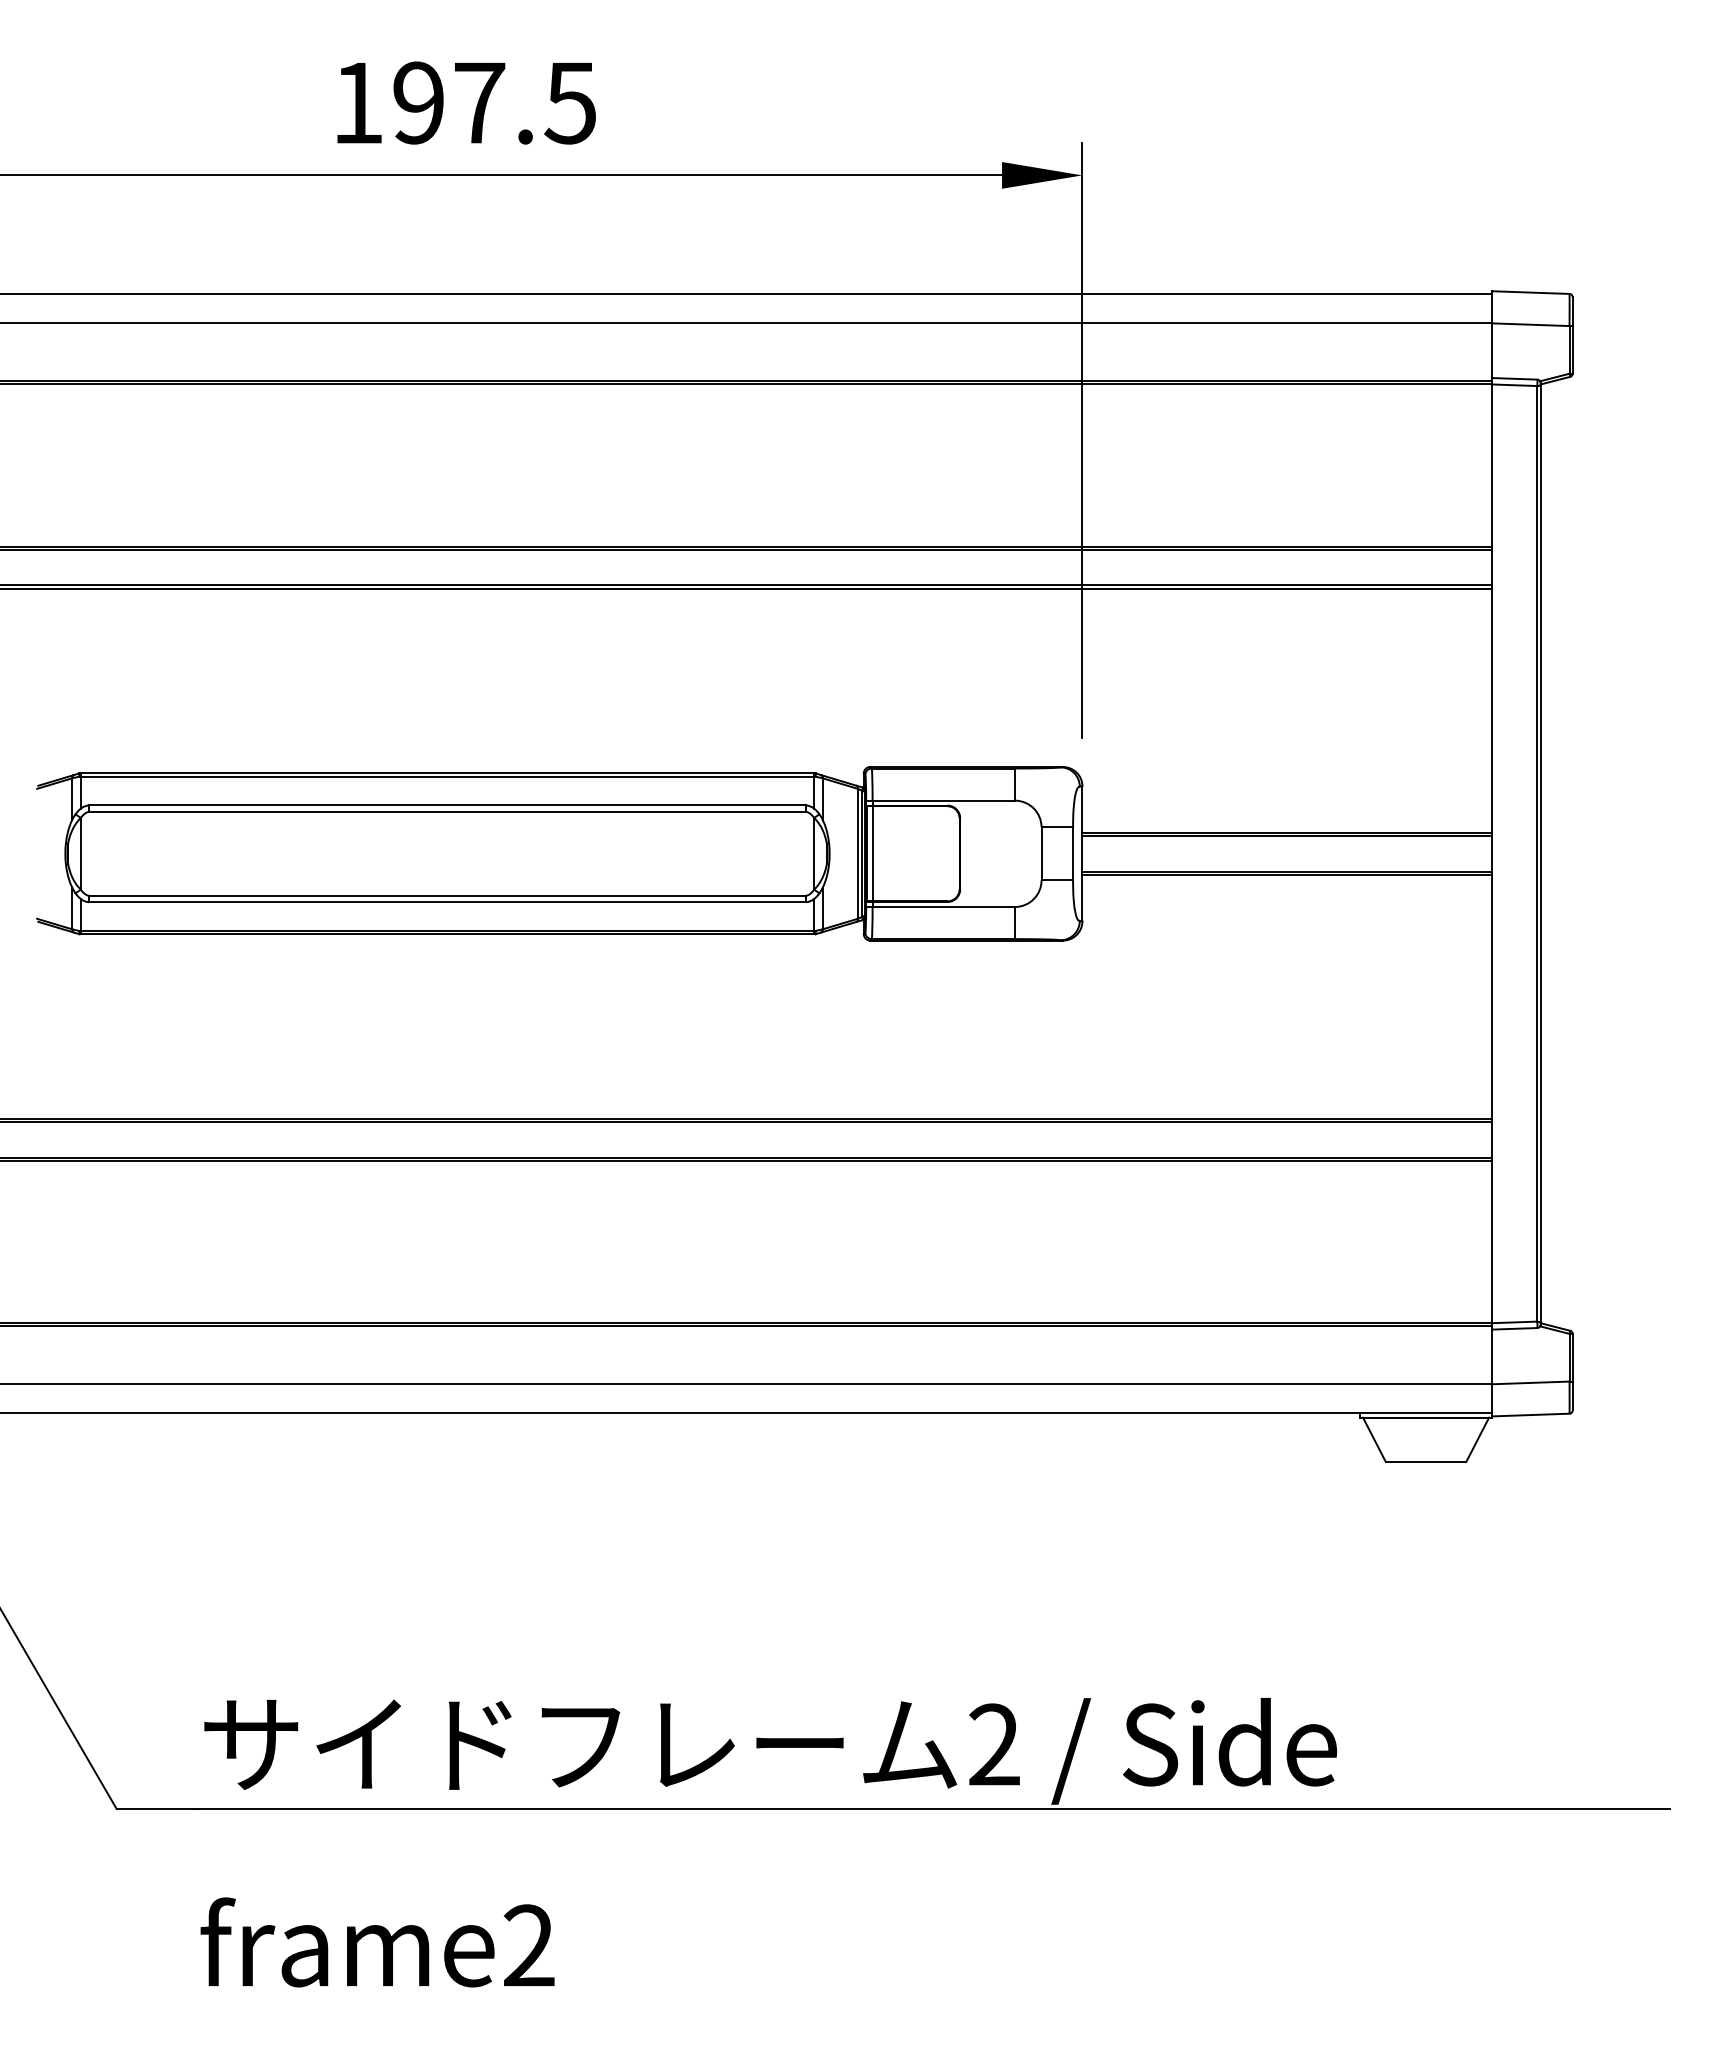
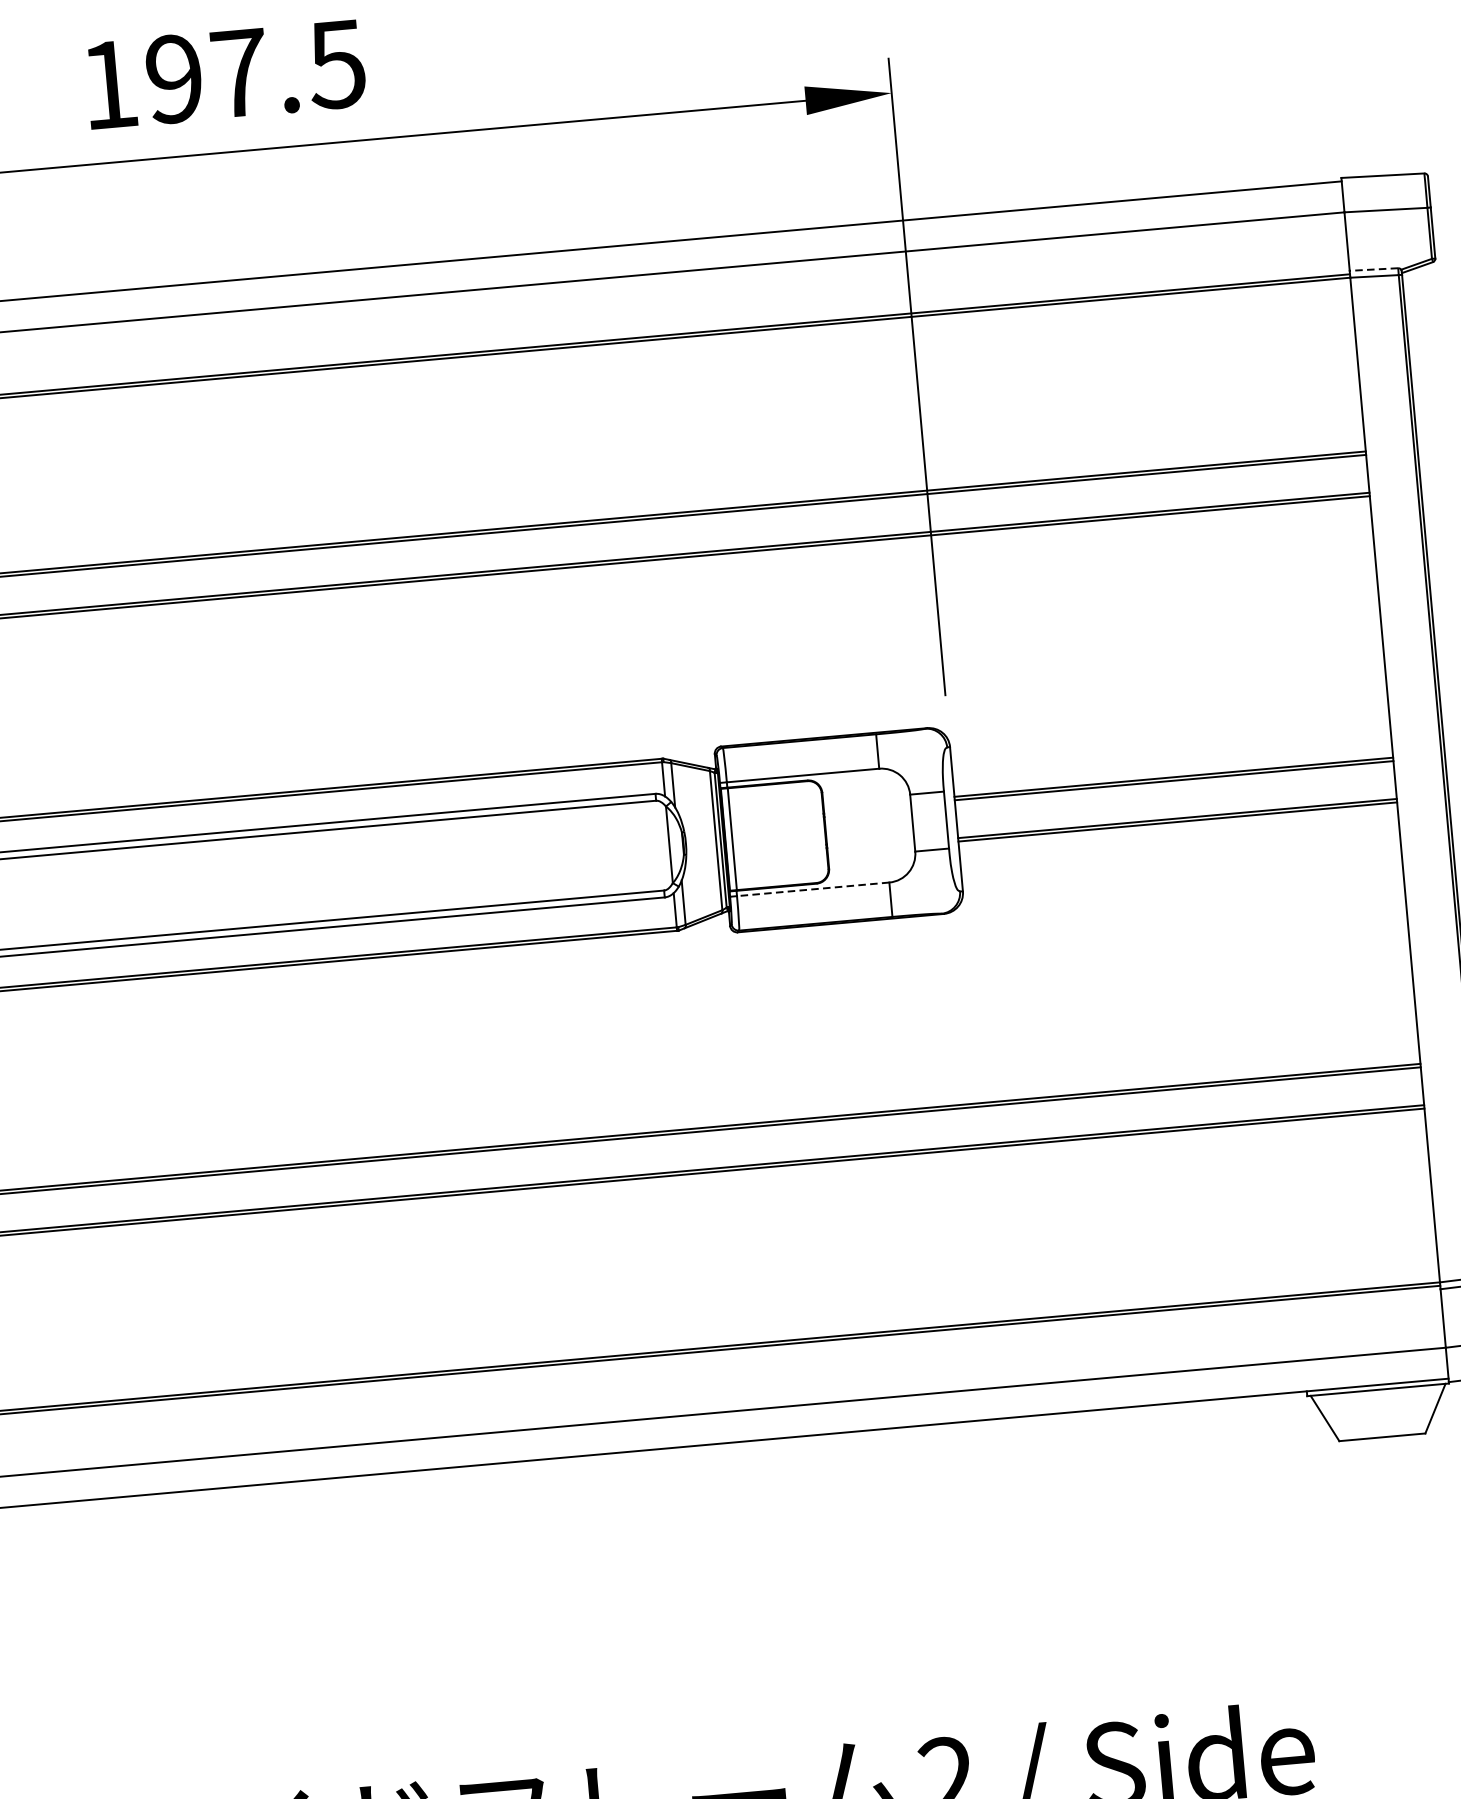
line: (1514, 378) -> (1373, 269), solid -> dashed
line: (943, 907) -> (812, 889), solid -> dashed

